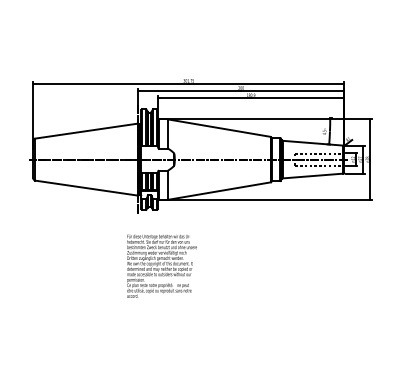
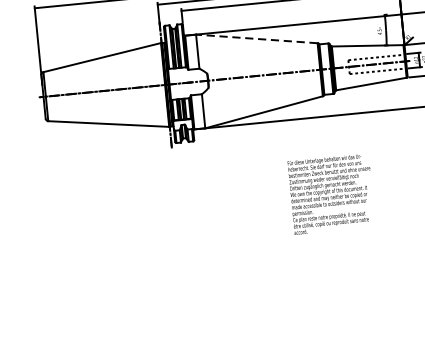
line: (218, 128) -> (255, 39), solid -> dashed
text: (161, 265) -> (330, 193), moved

